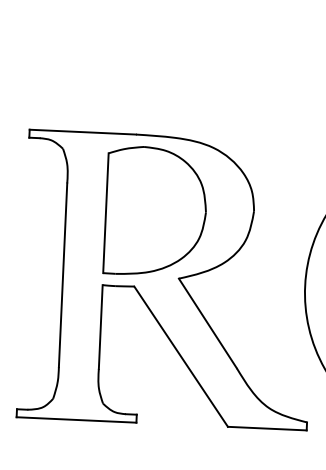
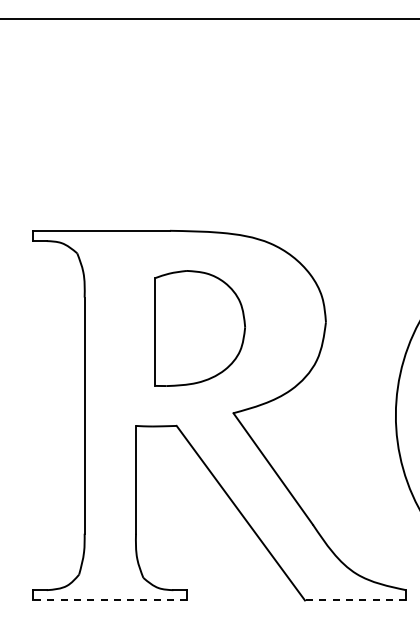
part: (156, 211) -> (200, 328), size x0.7
line: (75, 419) -> (109, 600), solid -> dashed
line: (267, 428) -> (355, 600), solid -> dashed

